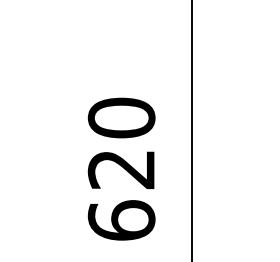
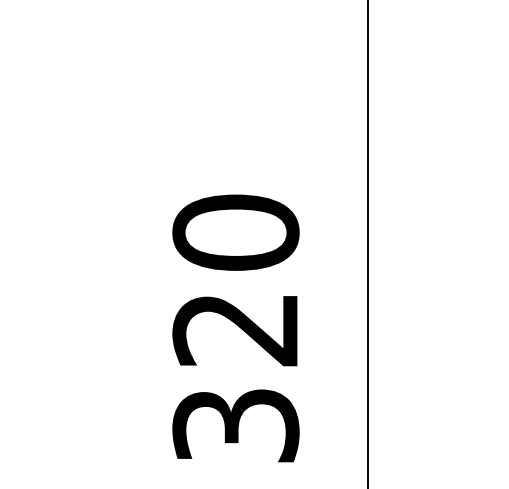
text: (121, 220) -> (235, 425), 620 -> 320

